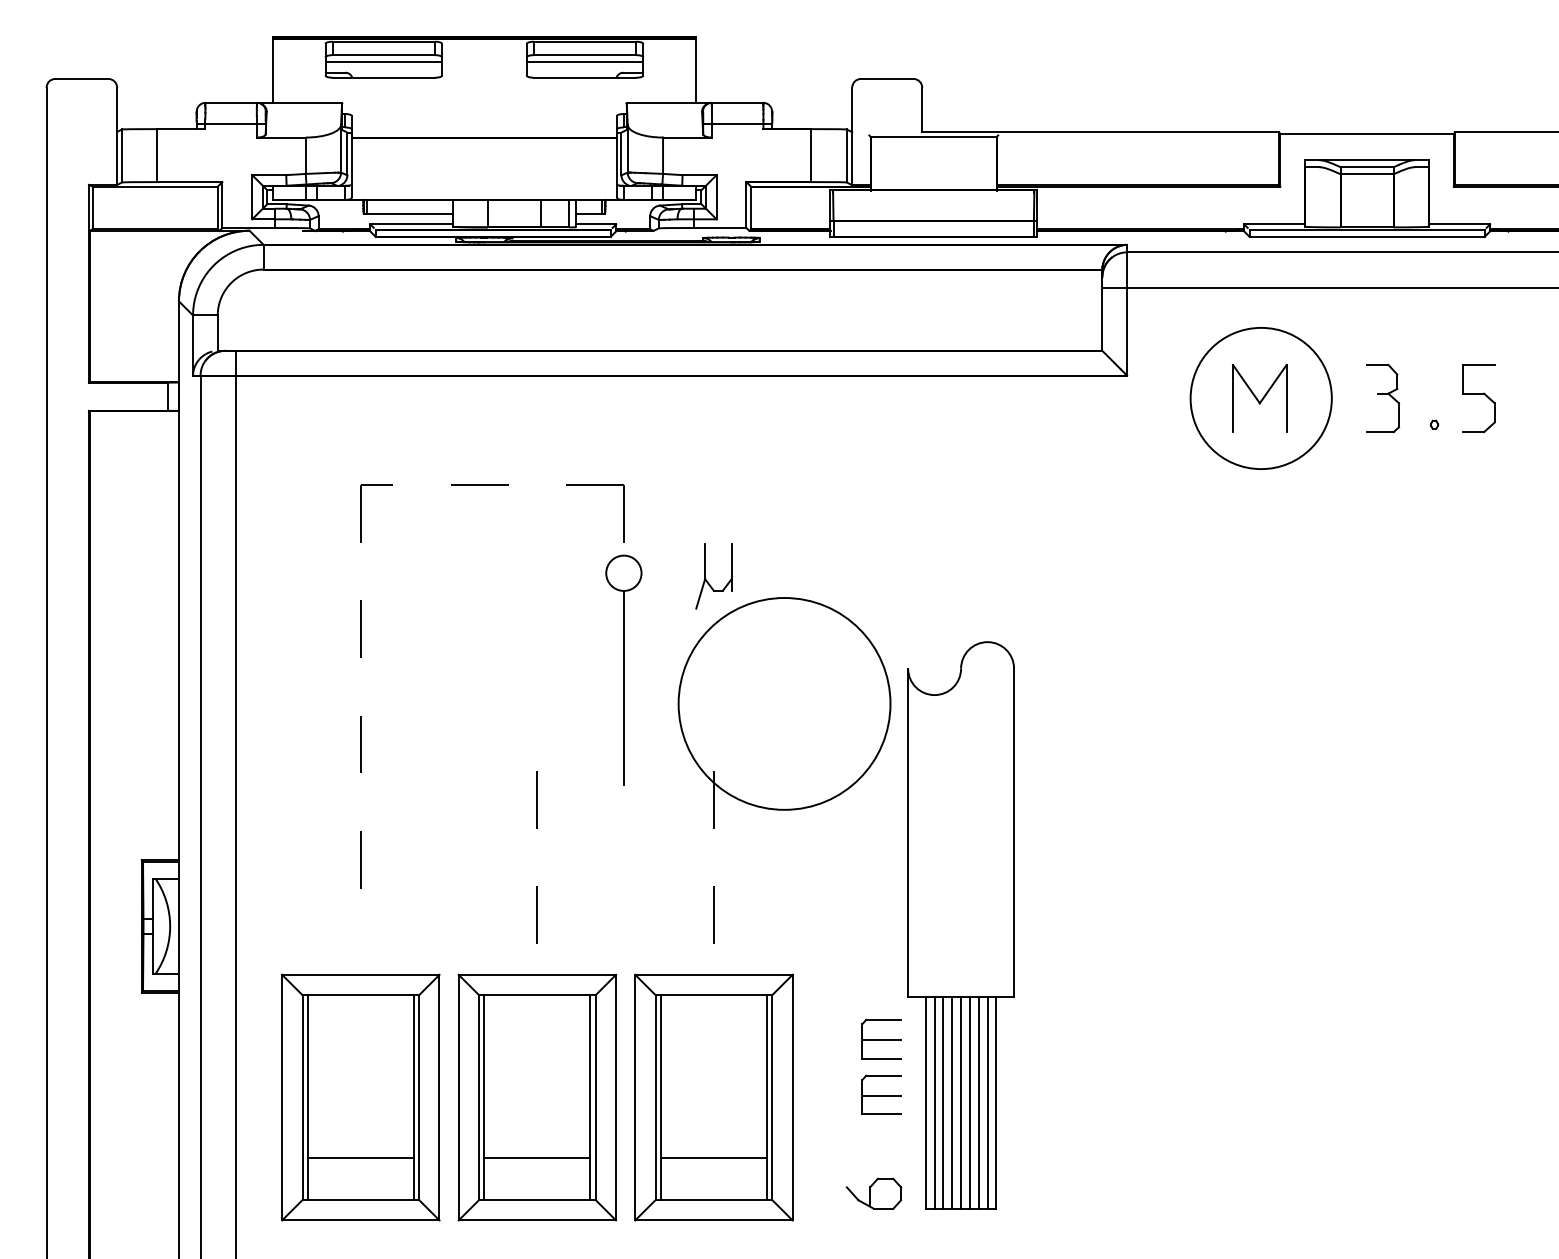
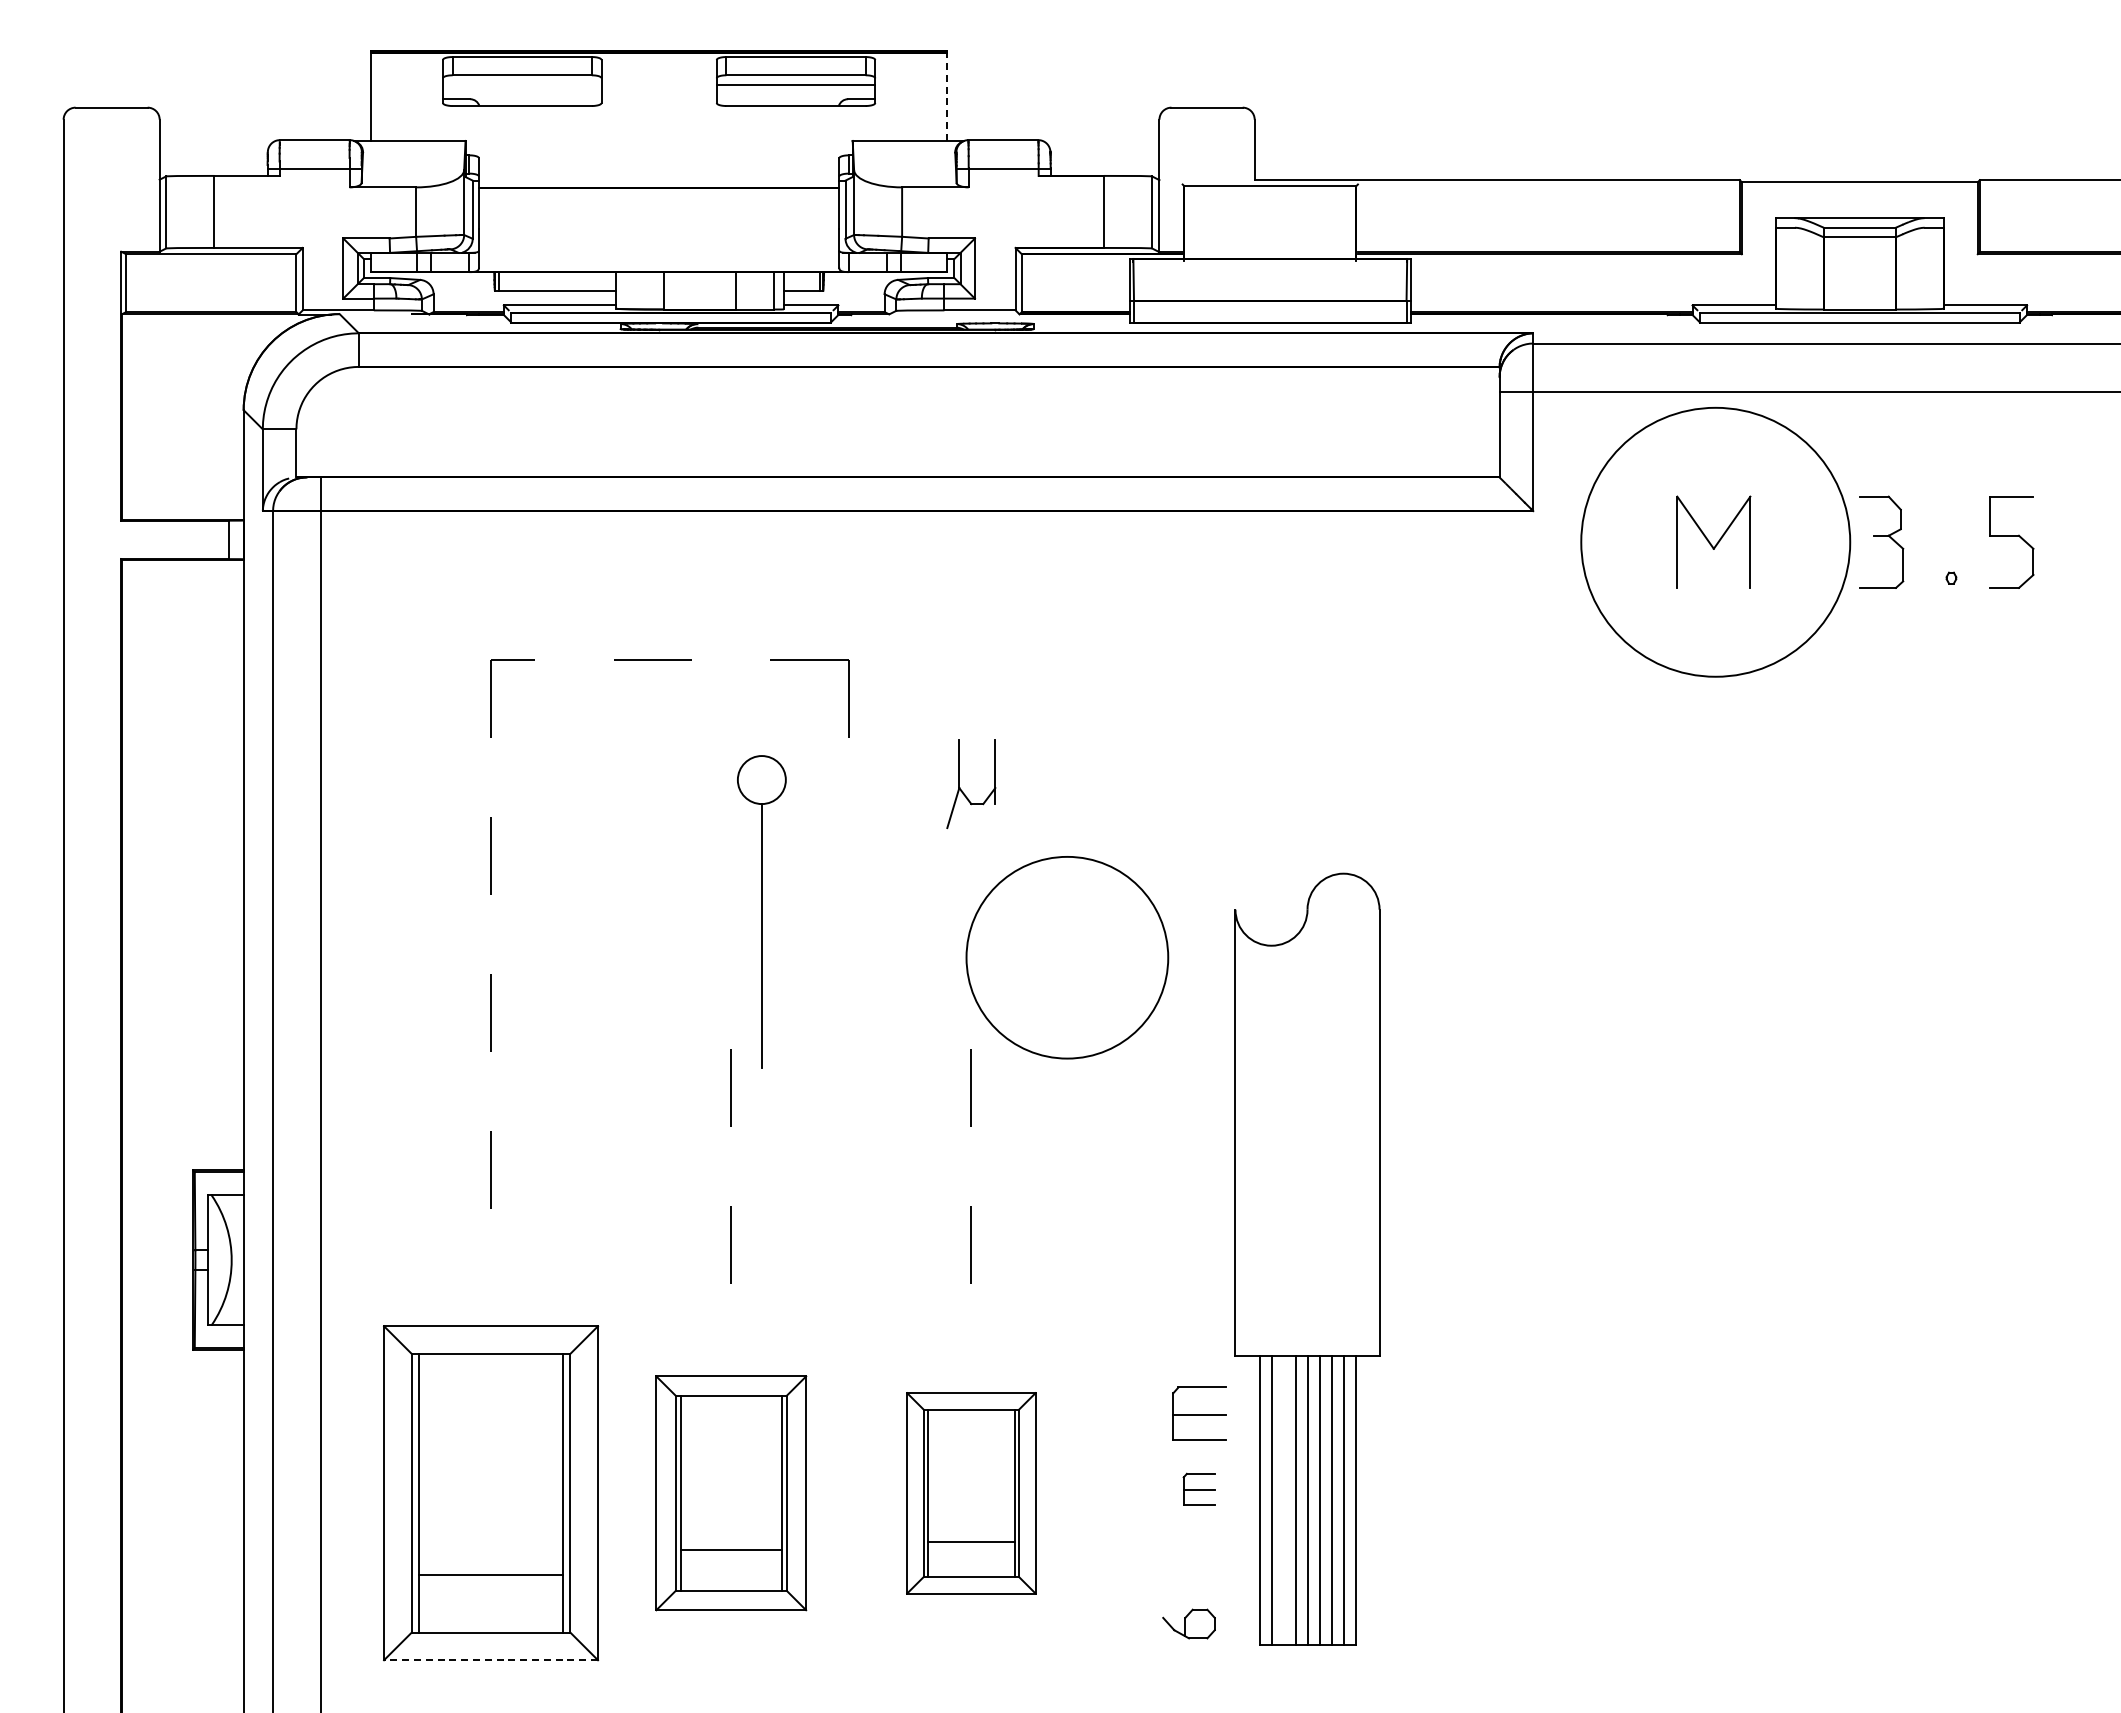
line: (383, 61) -> (522, 84), removed
line: (696, 70) -> (947, 96), solid -> dashed
circle: (1261, 398) -> (1715, 542), size x1.4
part: (623, 669) -> (761, 911), moved
circle: (784, 703) -> (1067, 957), size x0.7
part: (881, 1094) -> (1199, 1489), size x0.6
part: (537, 1097) -> (731, 1493), size x0.7
part: (714, 1097) -> (971, 1493), size x0.6
line: (943, 1102) -> (1283, 1500), removed
part: (873, 1193) -> (1188, 1623), size x0.7
line: (361, 1220) -> (491, 1660), solid -> dashed

